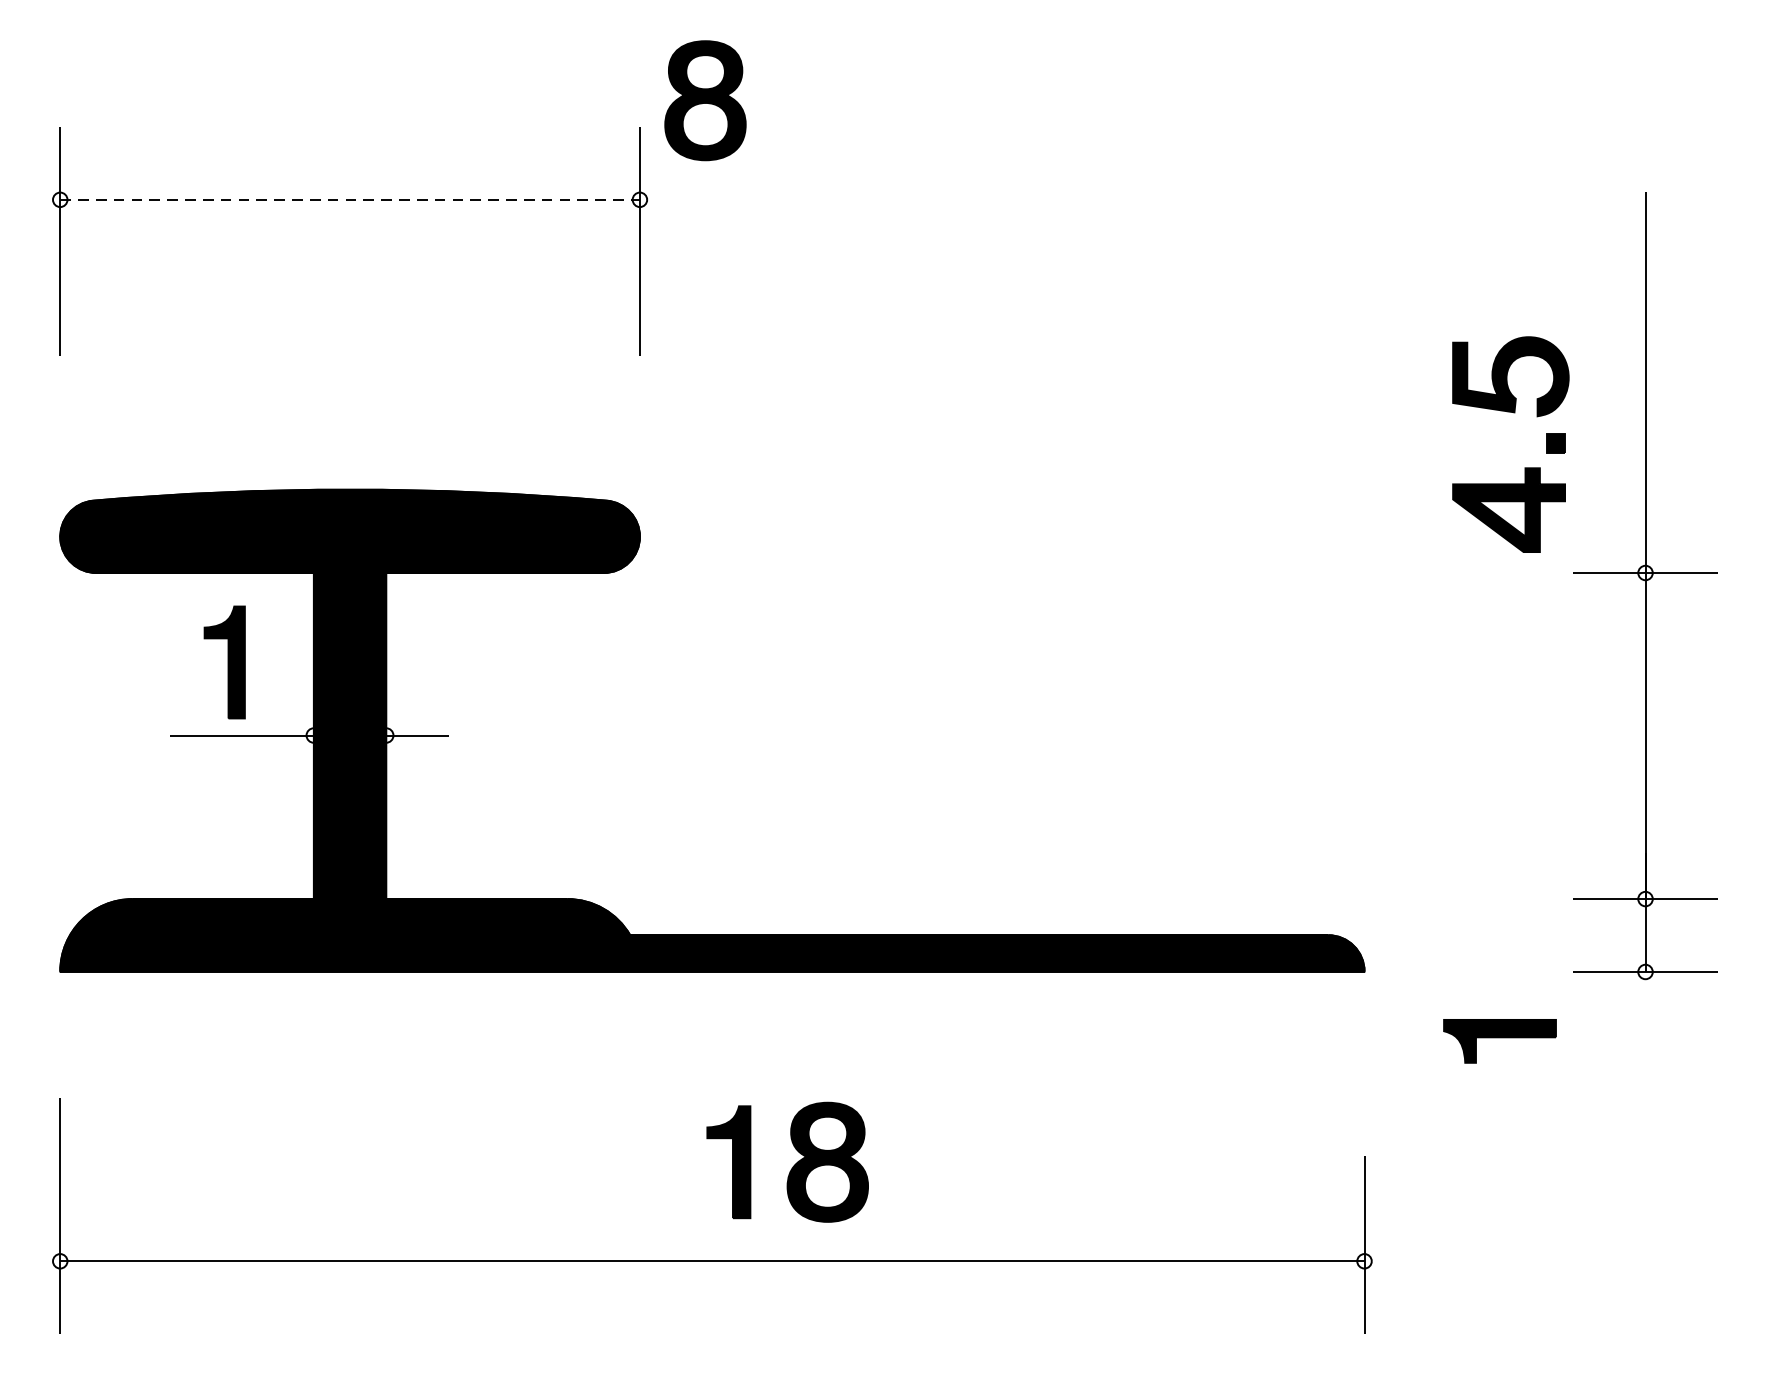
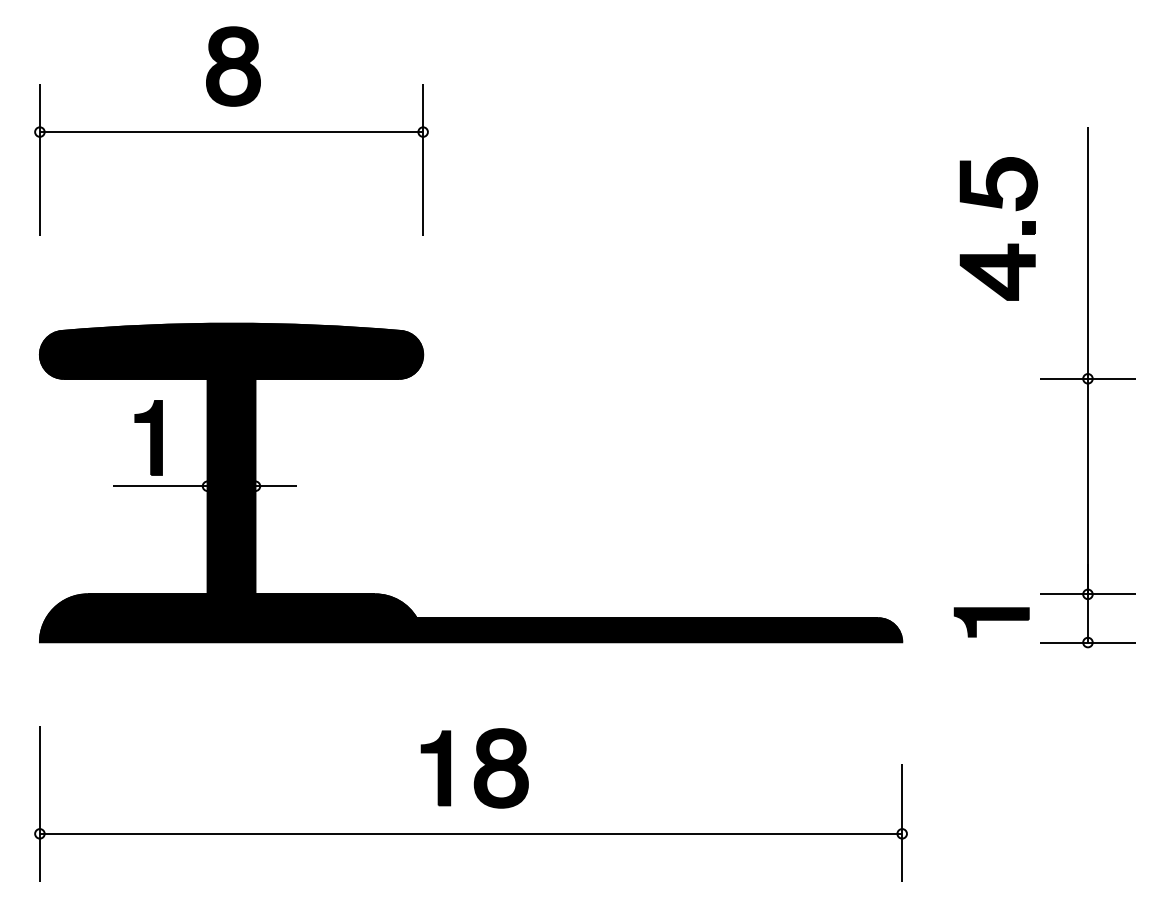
part: (705, 100) -> (233, 66), moved
line: (350, 200) -> (231, 132), dashed -> solid
part: (1523, 466) -> (1007, 243), moved
part: (1499, 1041) -> (991, 622), moved
part: (787, 1162) -> (474, 768), moved

